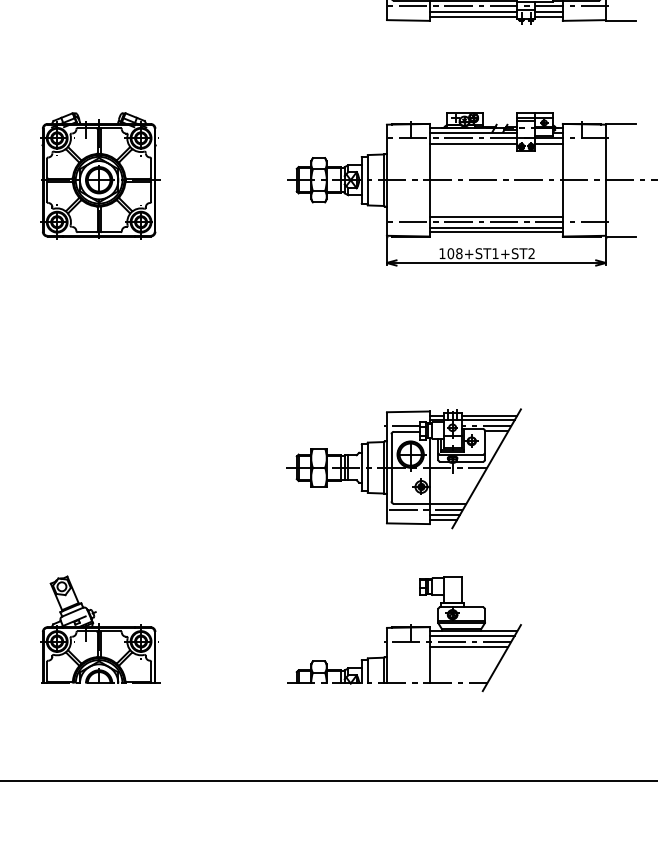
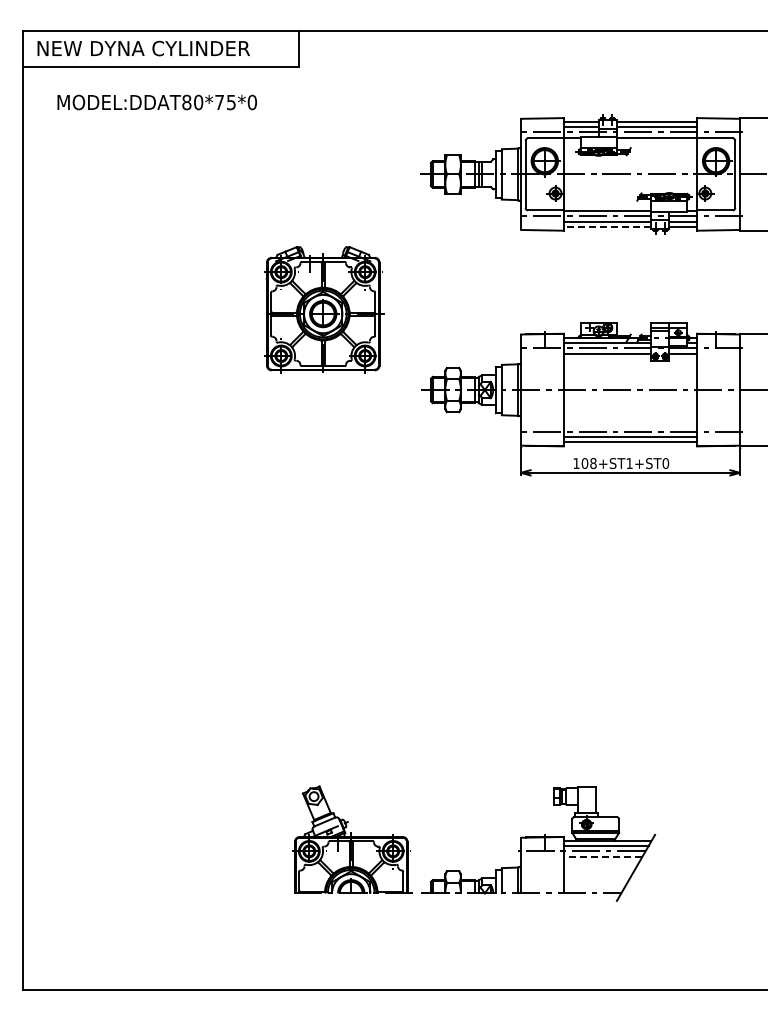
line: (473, 16) -> (607, 226), solid -> dashed
part: (100, 175) -> (324, 309), moved
line: (495, 216) -> (629, 426), removed
text: (531, 253) -> (665, 463), 108+ST1+ST2 -> 108+ST1+ST0
part: (403, 468) -> (537, 678), removed
part: (100, 629) -> (352, 839), moved
line: (468, 646) -> (602, 856), solid -> dashed

